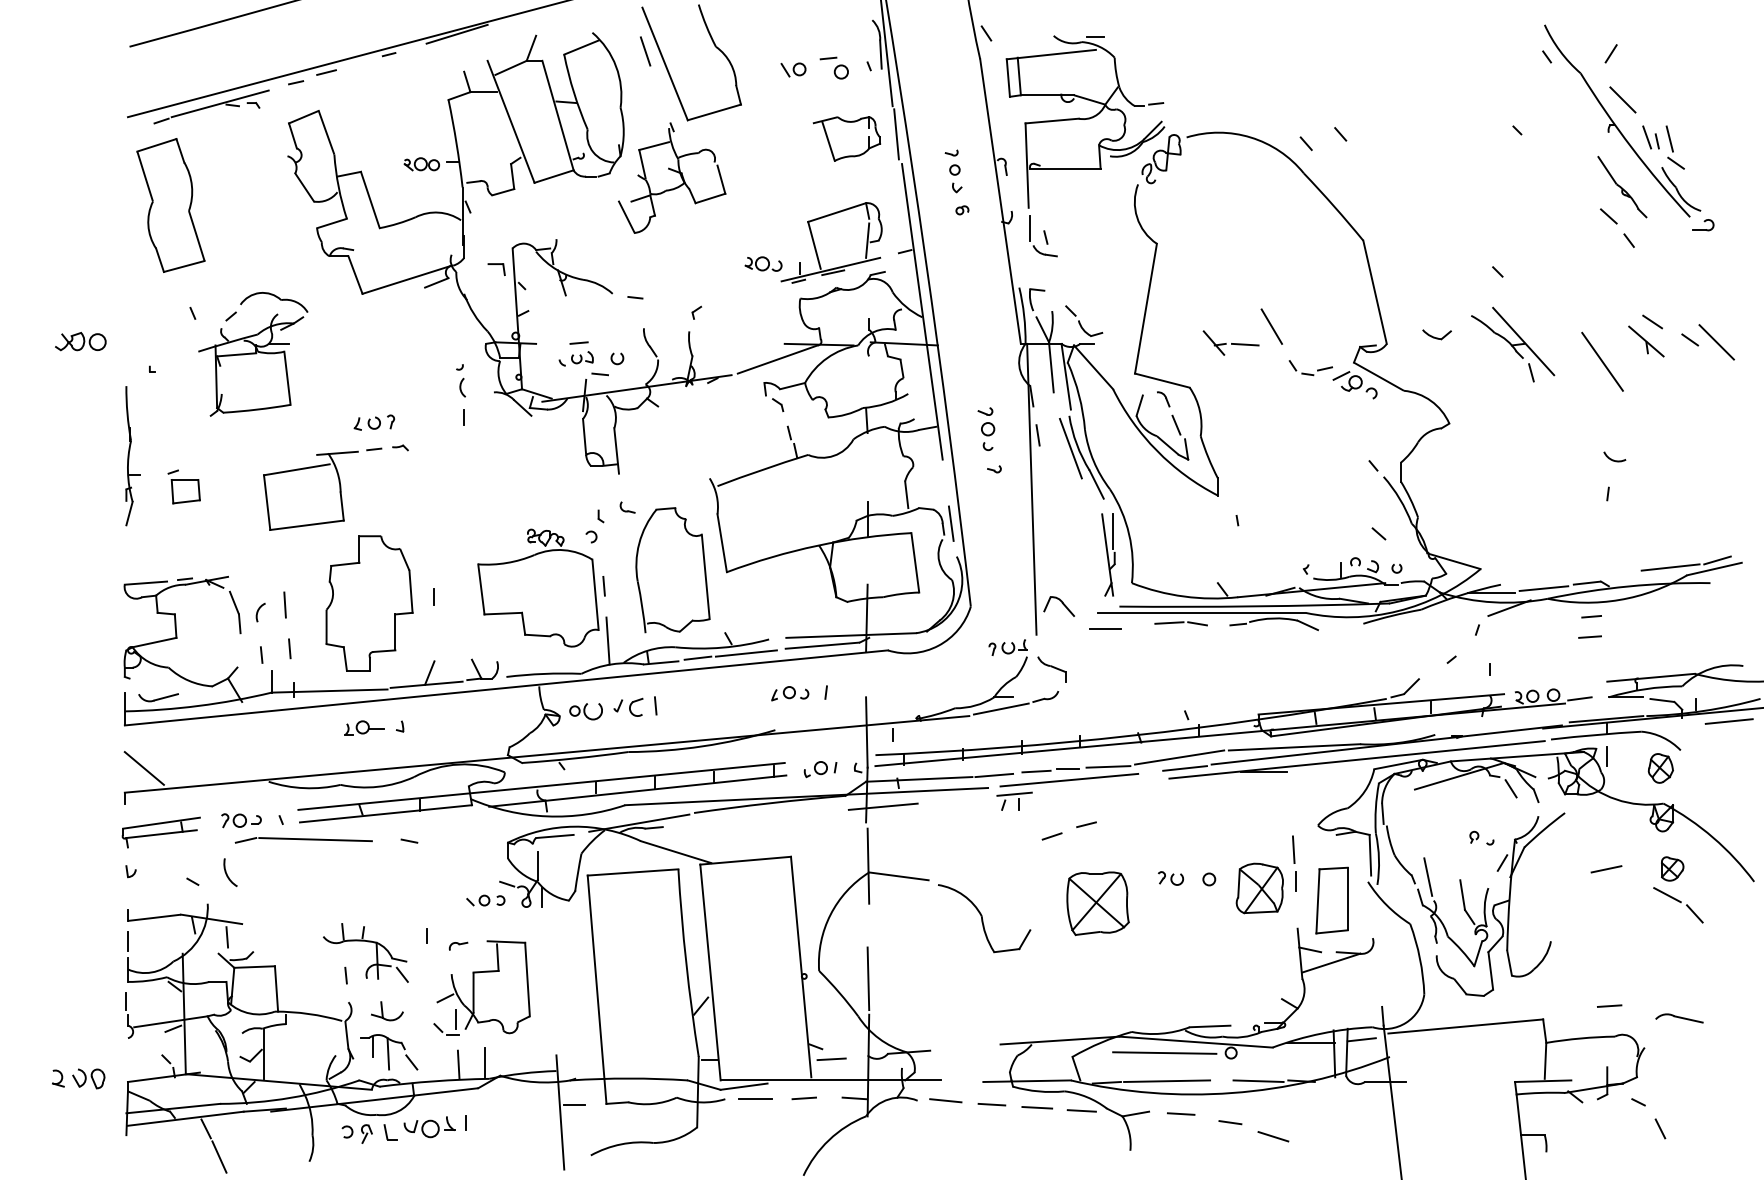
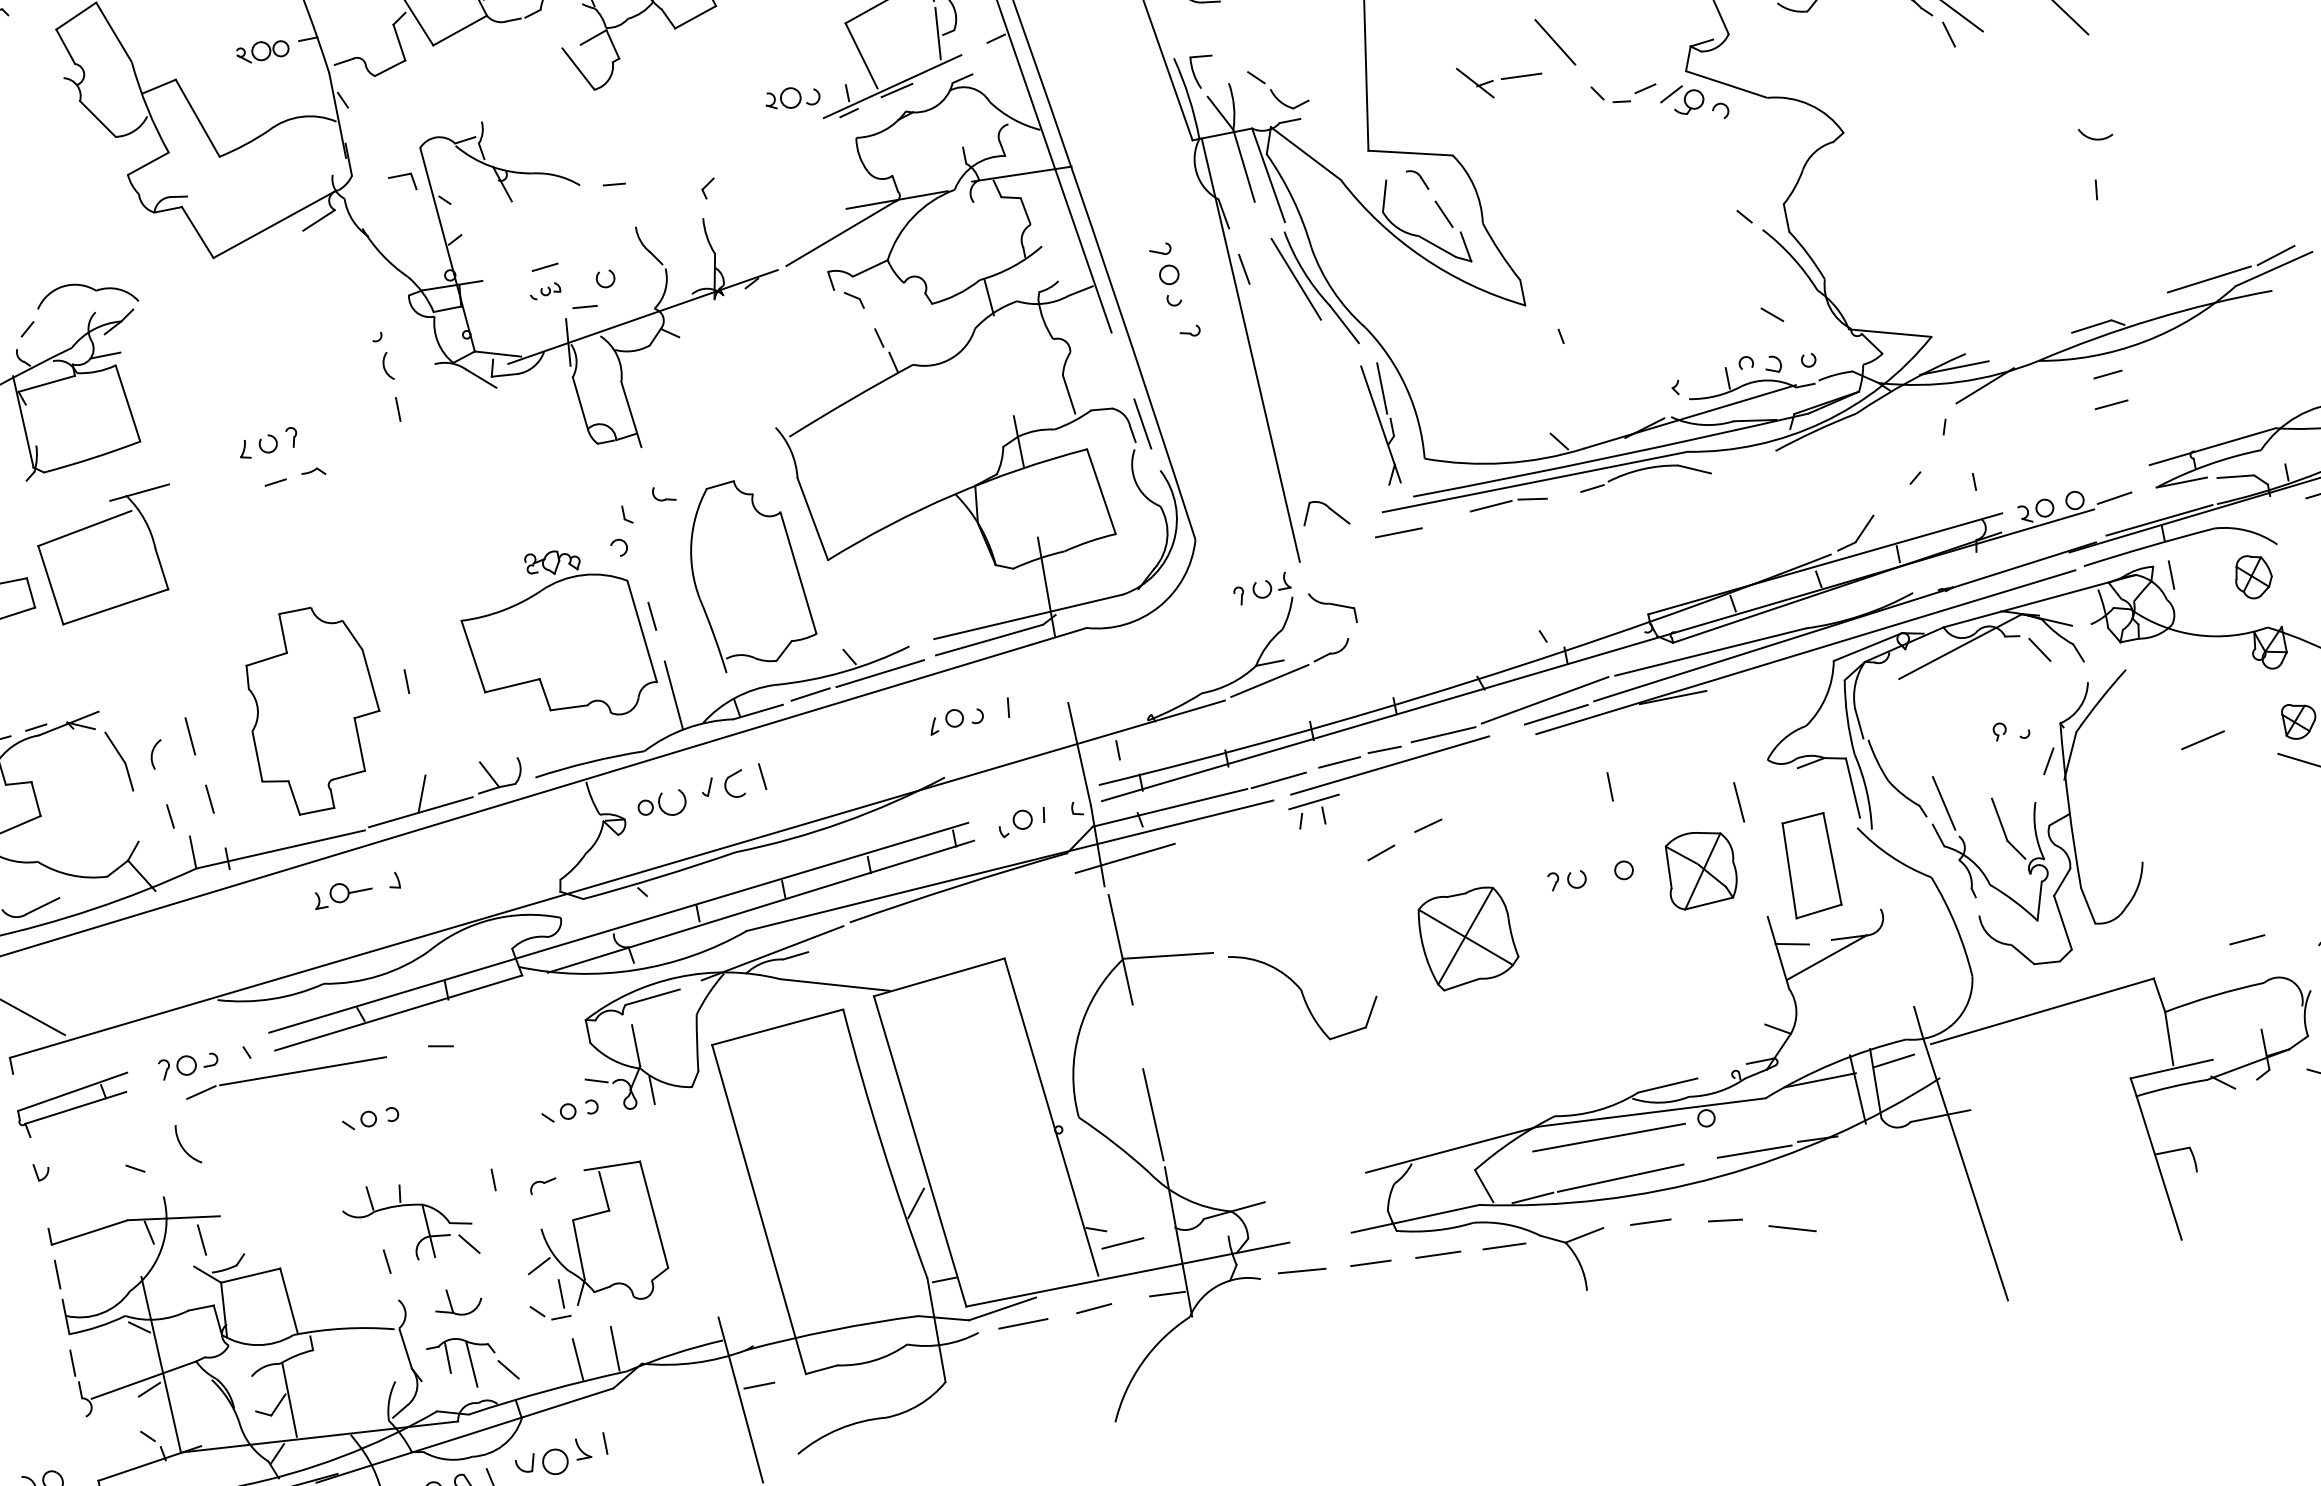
part: (575, 358) -> (544, 290), size x0.6
part: (306, 469) -> (98, 525), moved
line: (1543, 588) -> (2029, 347), removed
part: (353, 879) -> (370, 1118), added
line: (1295, 881) -> (1609, 786), moved

